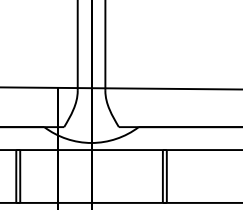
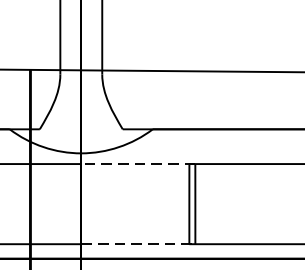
arc: (129, 150) -> (138, 164), solid -> dashed
arc: (129, 202) -> (138, 243), solid -> dashed

